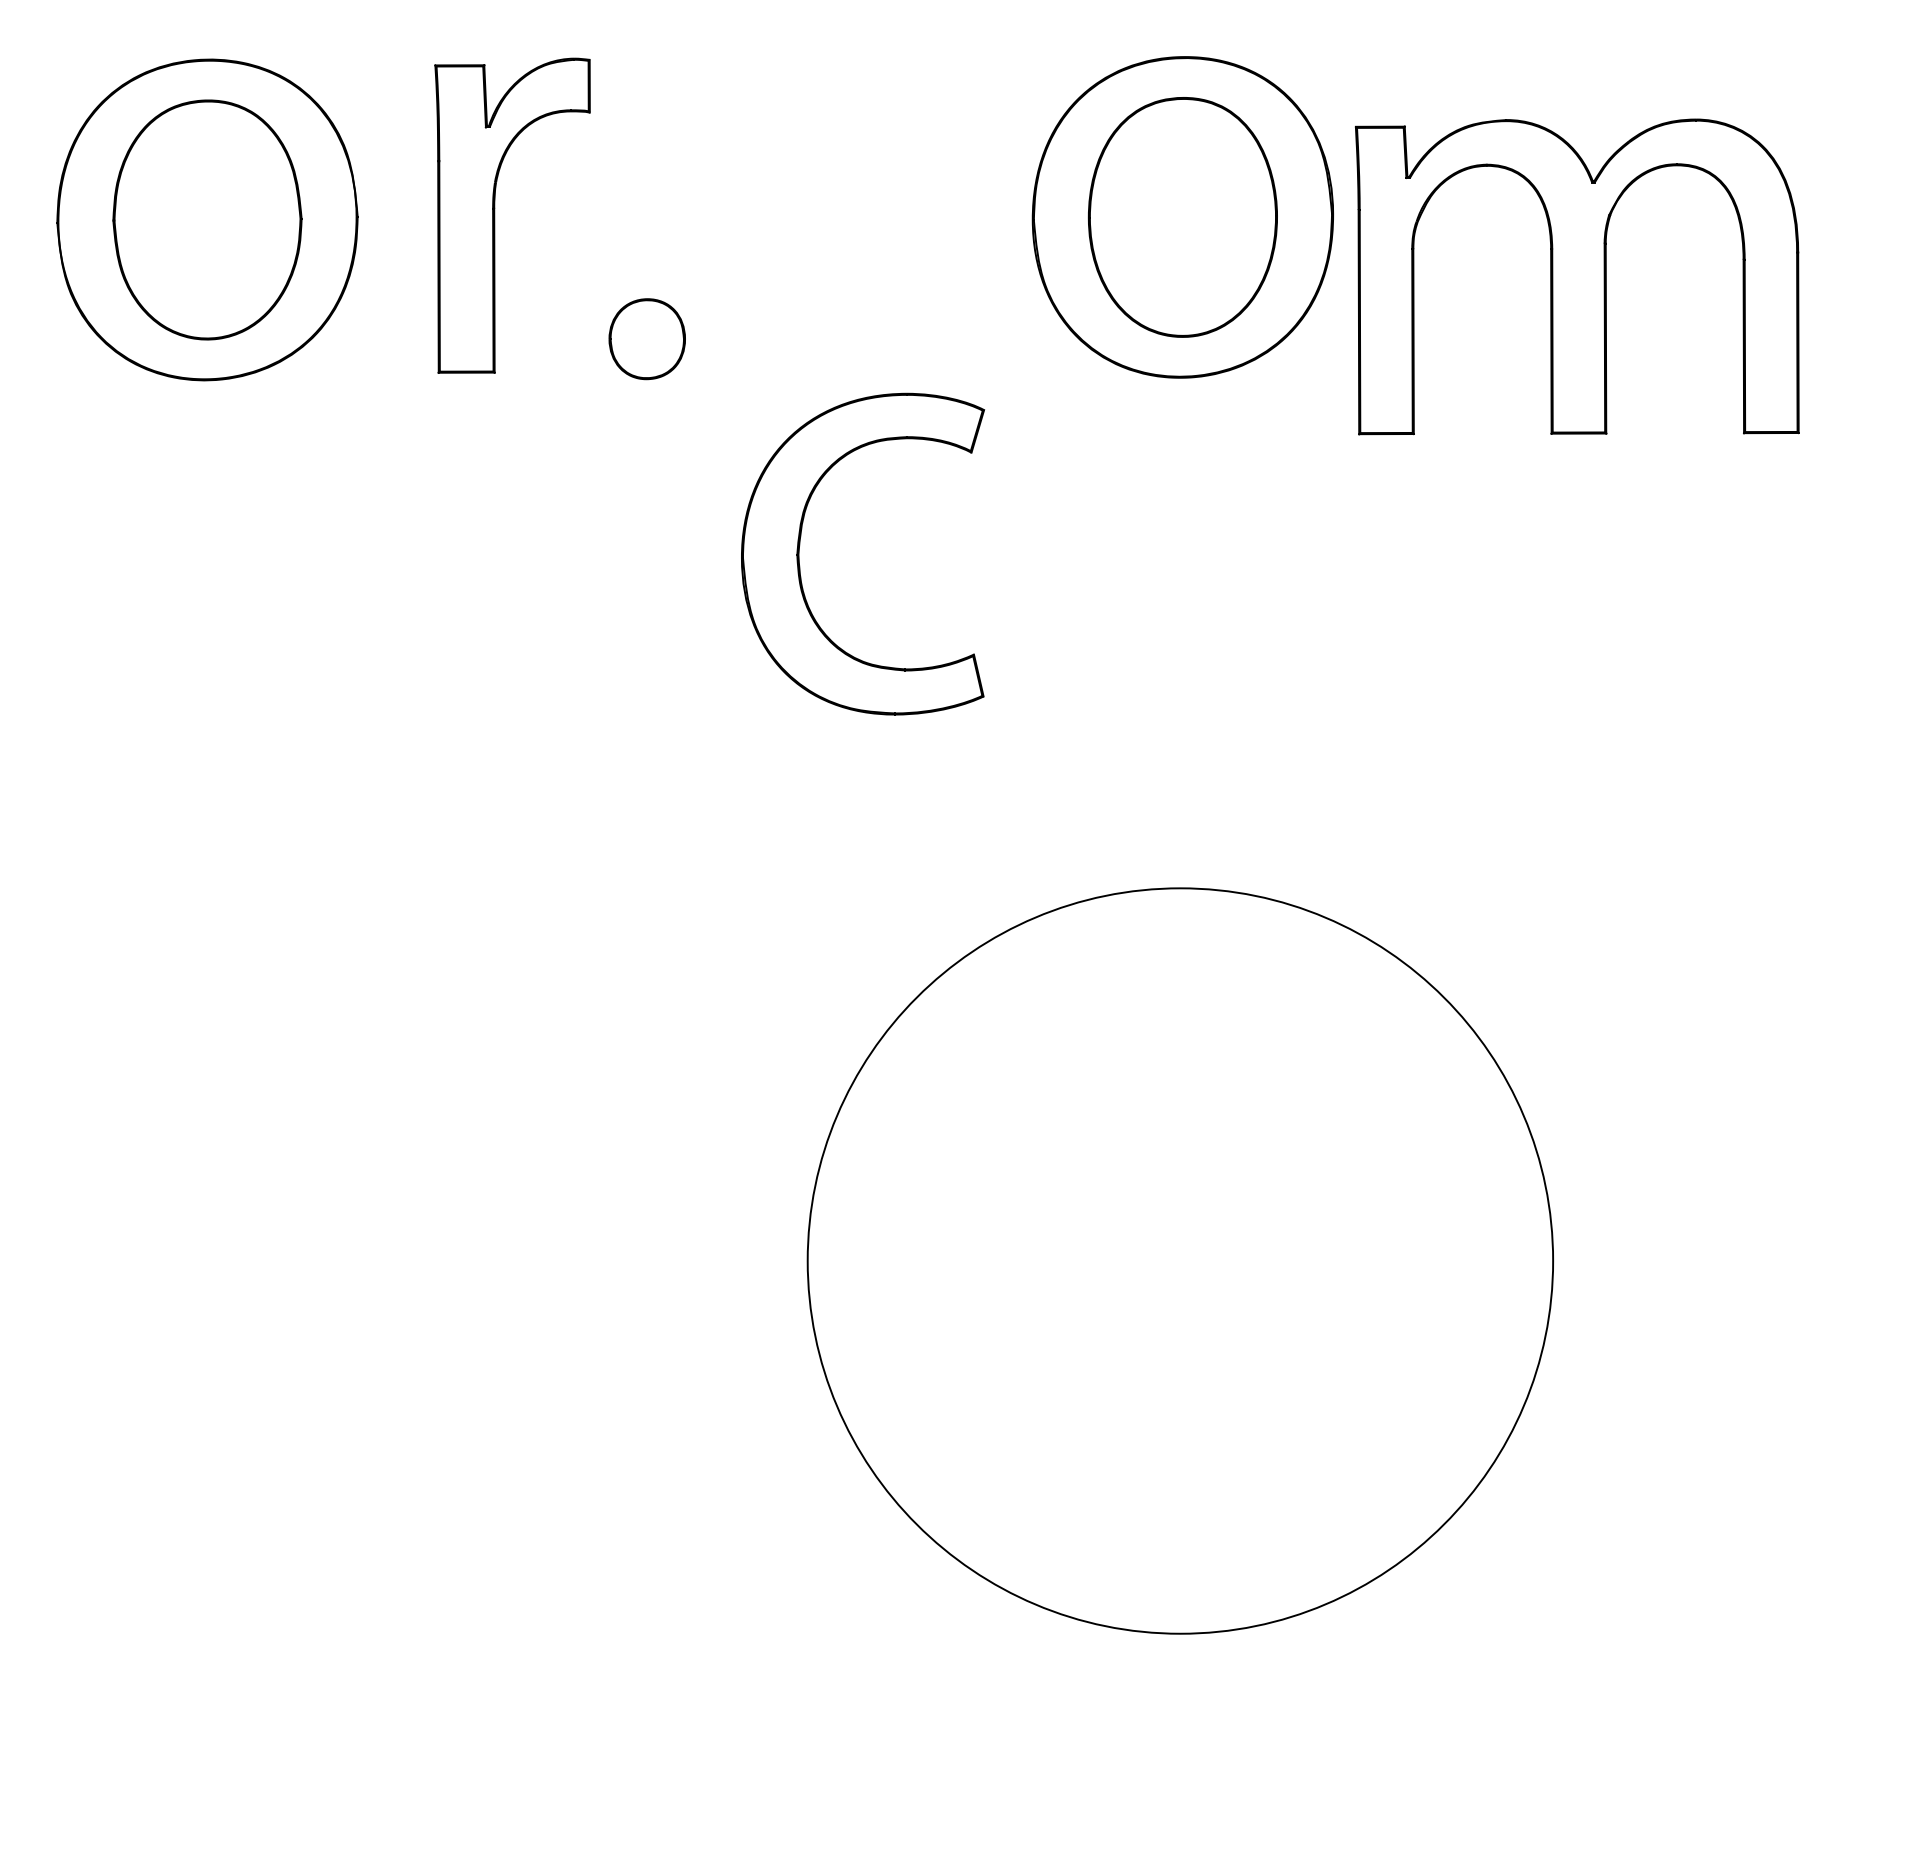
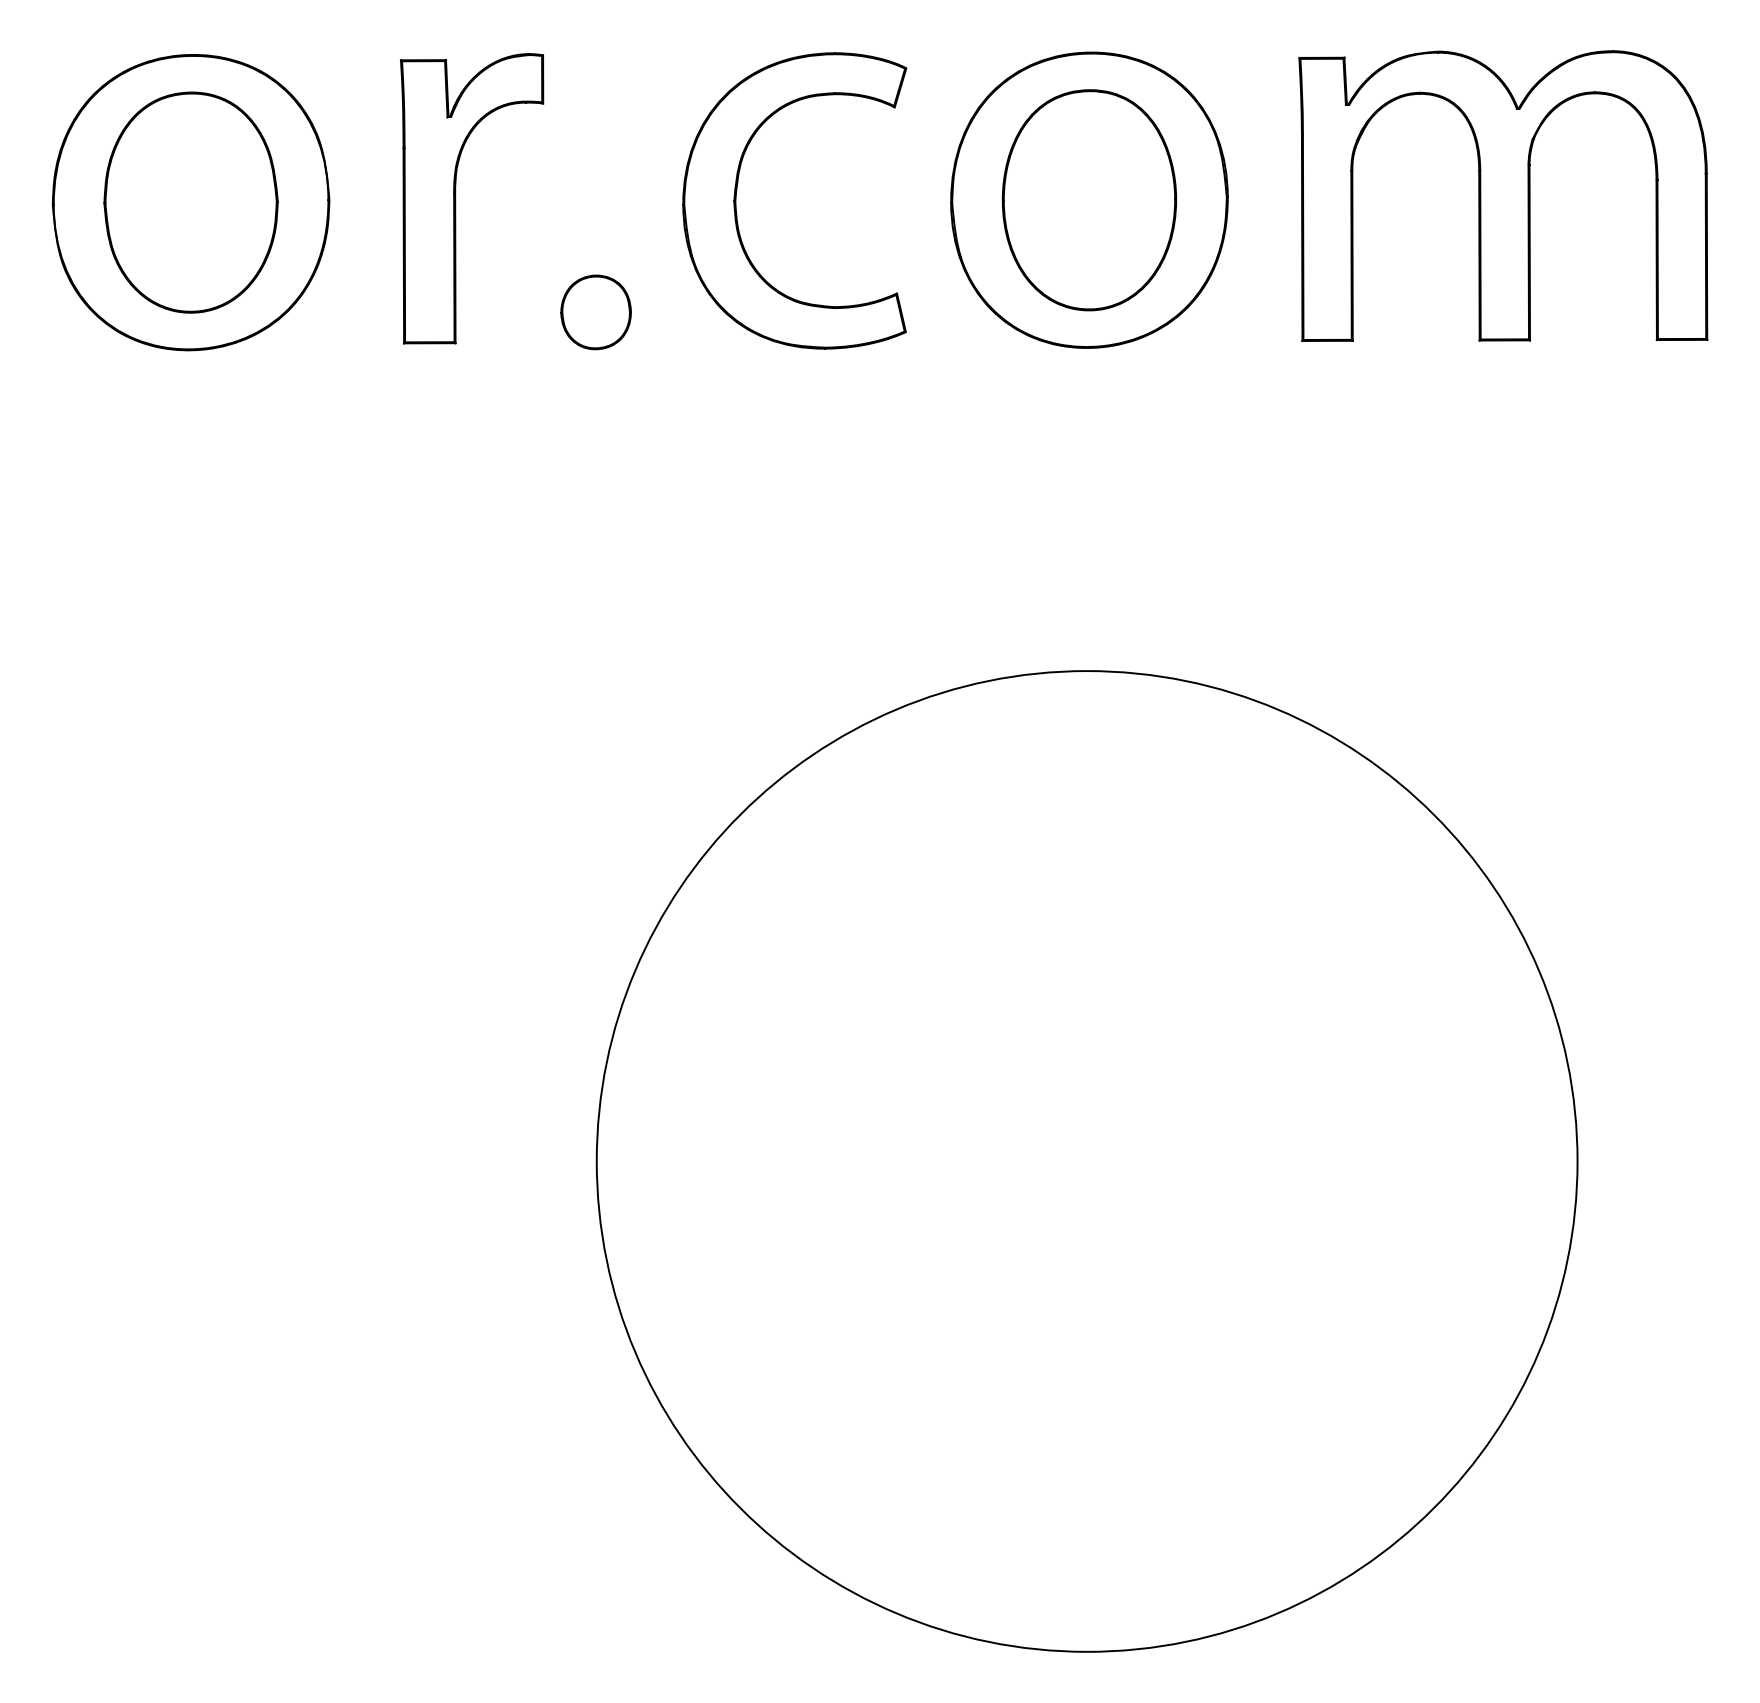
part: (1577, 276) -> (1503, 195), moved
part: (800, 545) -> (737, 192), moved
circle: (1179, 1260) -> (1086, 1160), size x1.43

